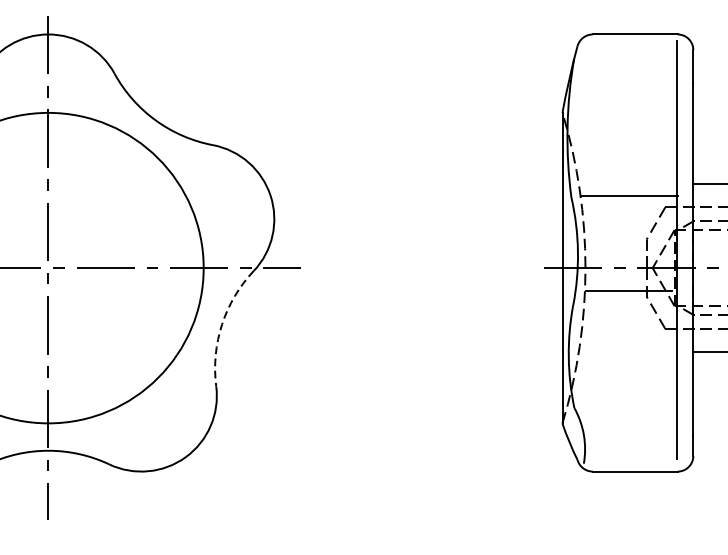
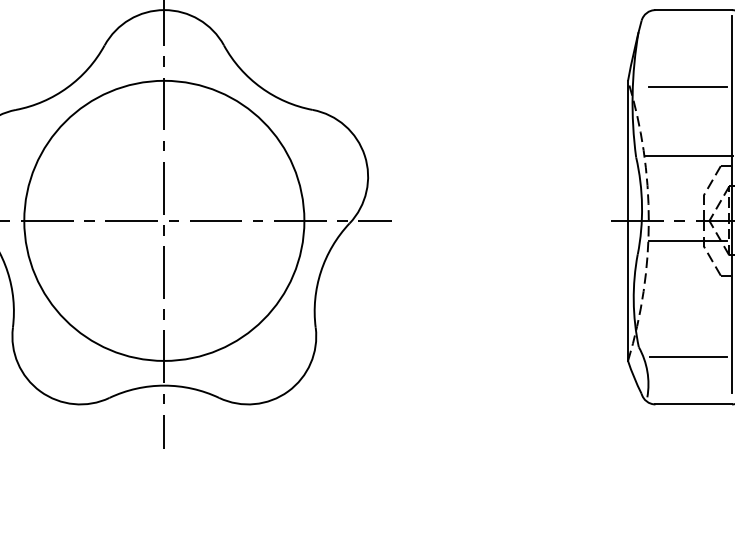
line: (628, 120) -> (687, 87), added
arc: (221, 324) -> (320, 271), dashed -> solid
line: (628, 419) -> (687, 357), added

